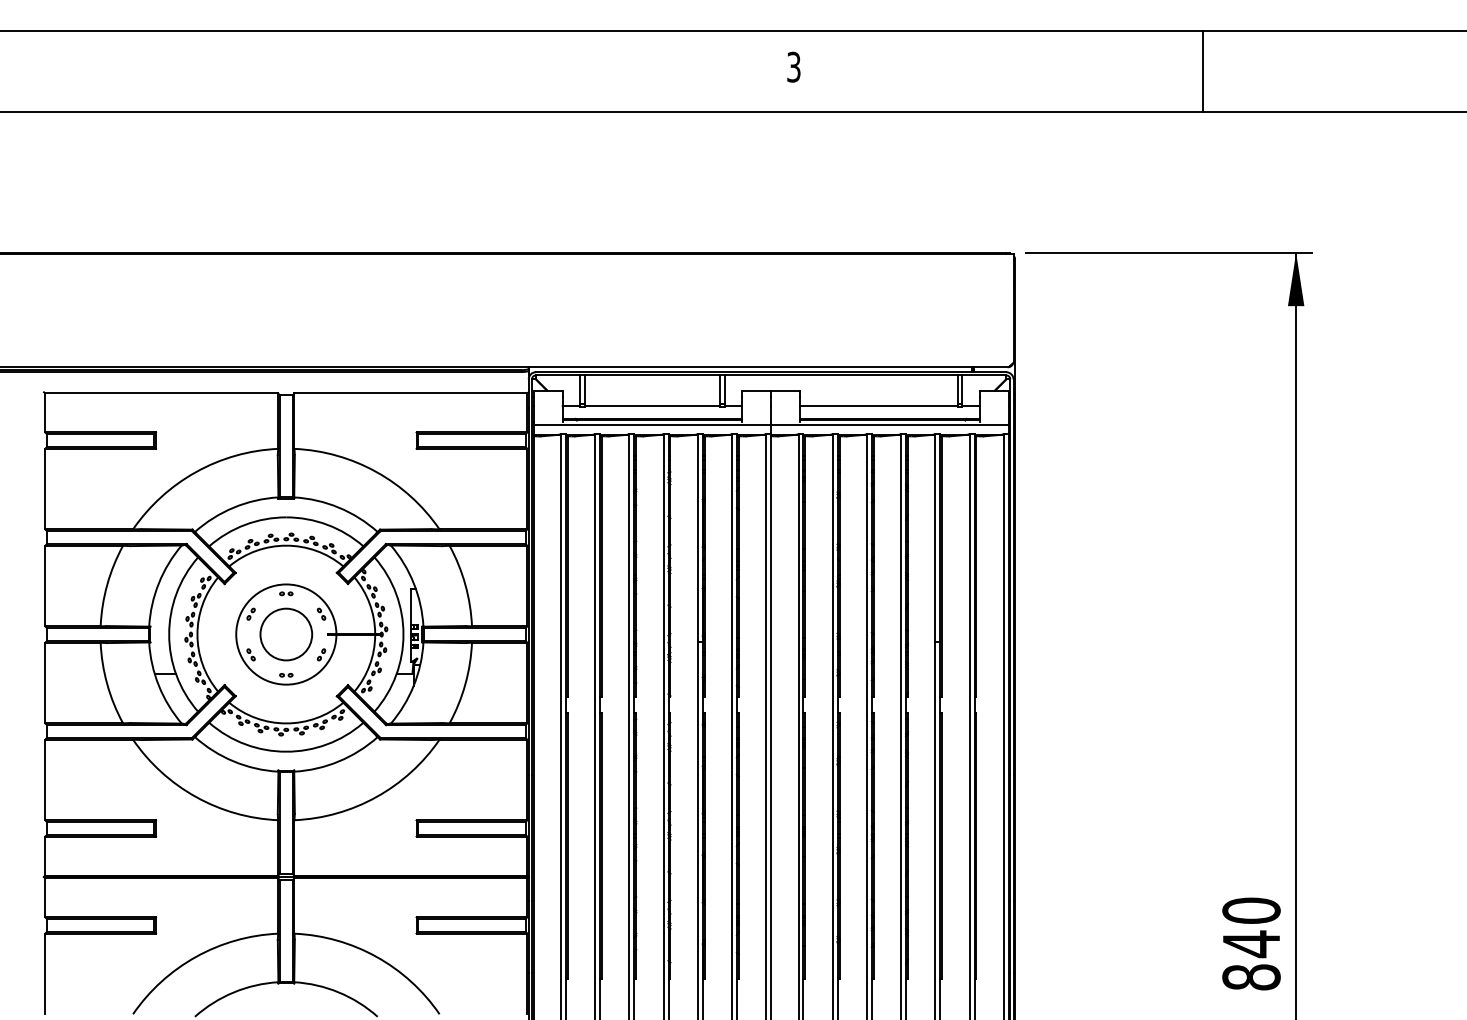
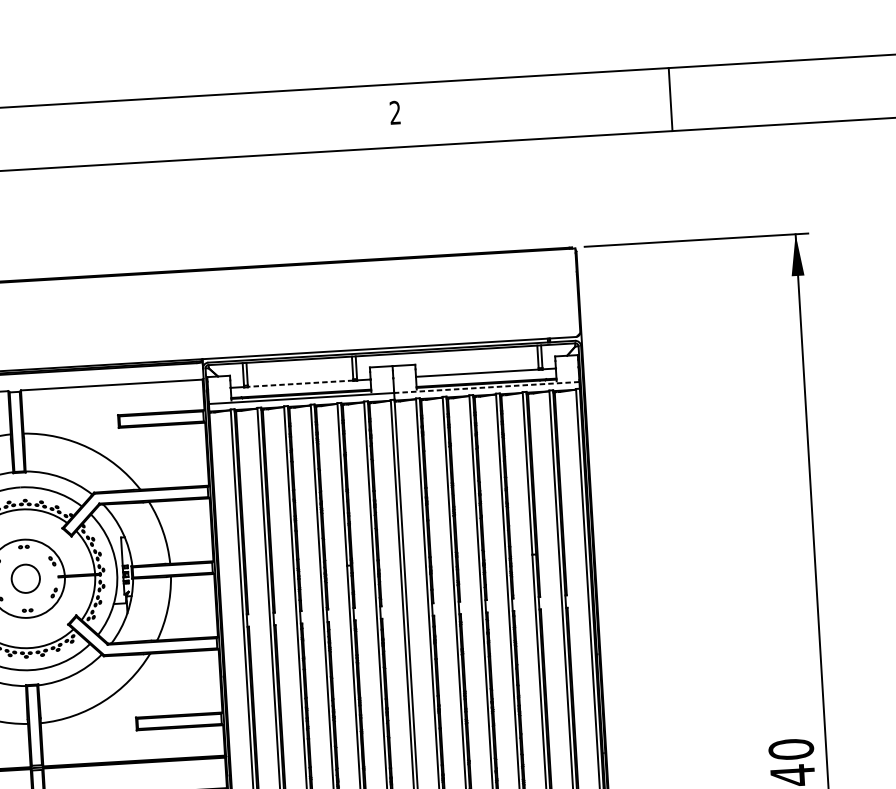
text: (793, 67) -> (395, 113), 3 -> 2
line: (1202, 70) -> (670, 99), moved
line: (652, 406) -> (300, 383), solid -> dashed
line: (889, 425) -> (486, 387), solid -> dashed
circle: (286, 634) -> (25, 578), size x0.7

